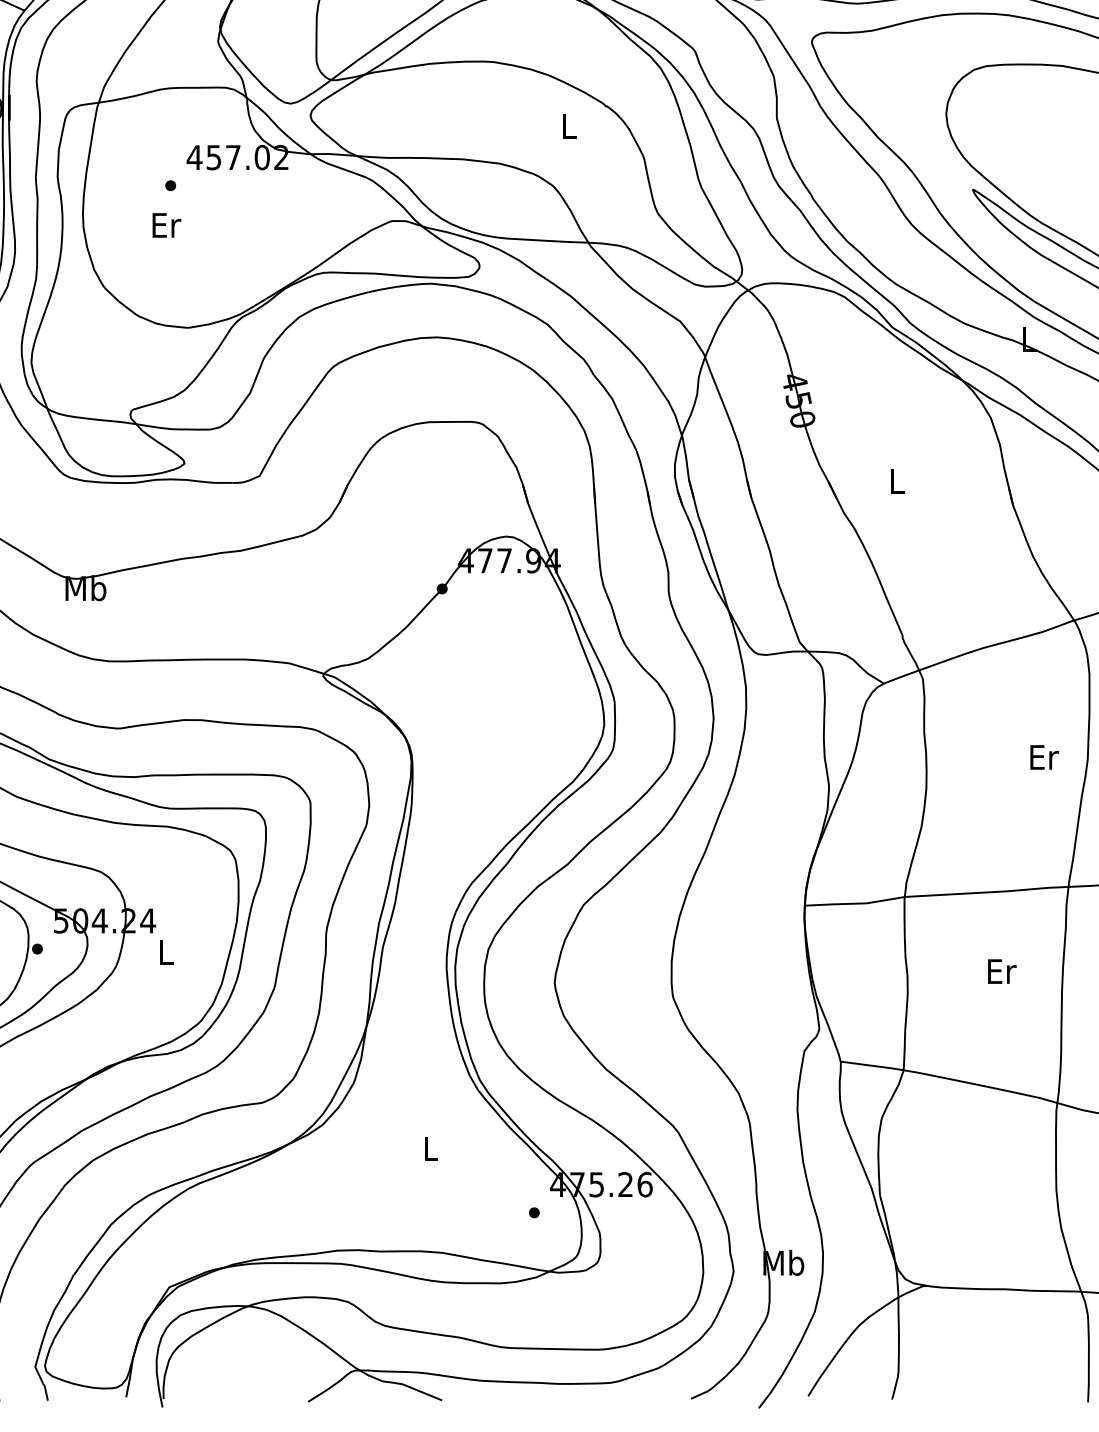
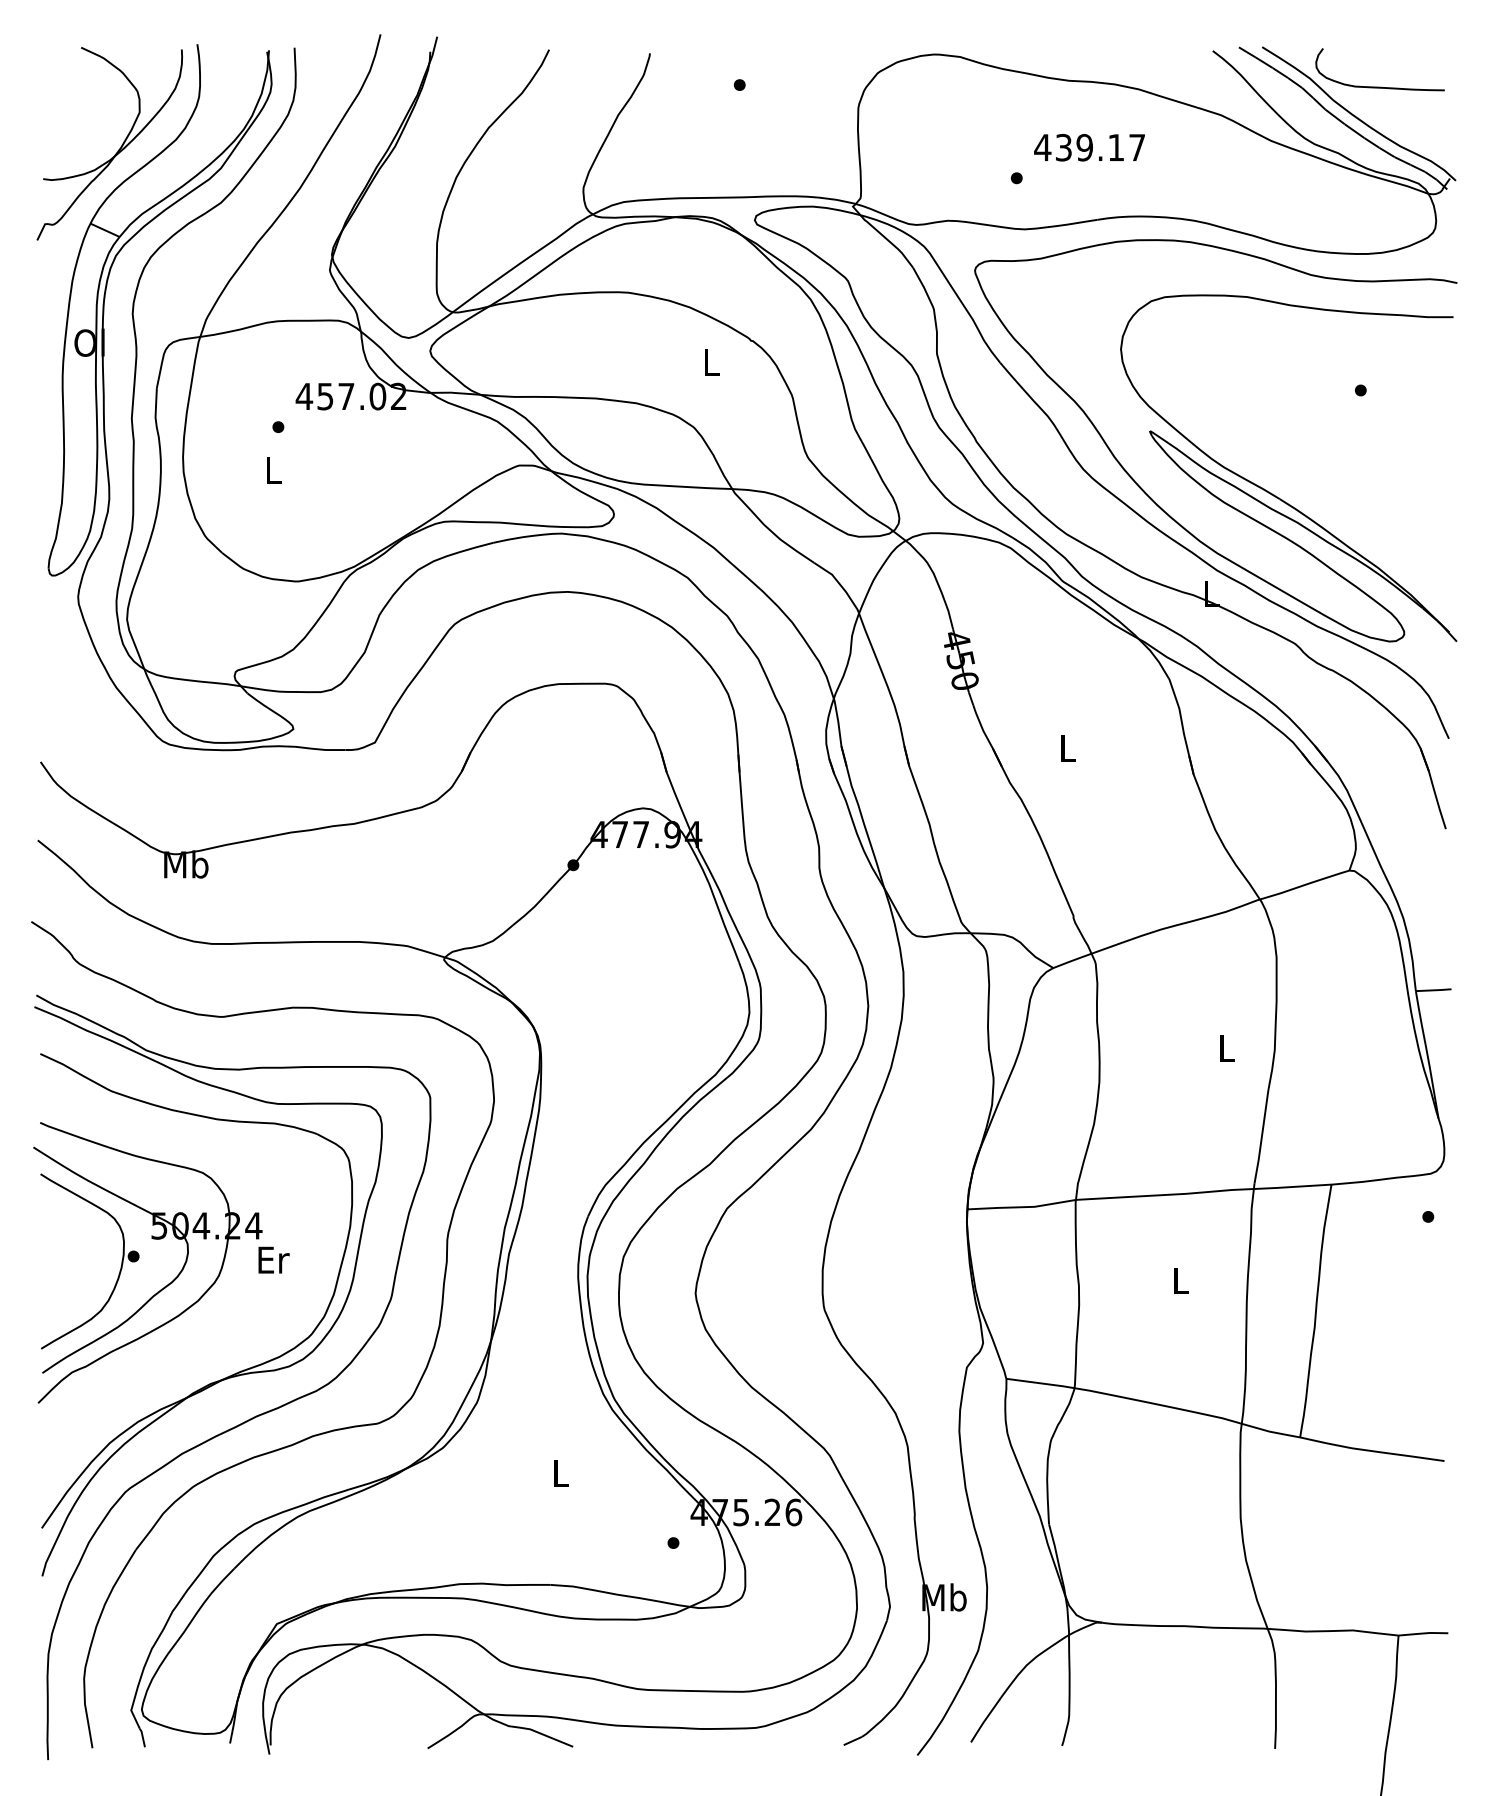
text: (166, 225) -> (273, 470), Er -> L
text: (1044, 757) -> (1227, 1048), Er -> L
text: (166, 951) -> (273, 1259), L -> Er
text: (1001, 971) -> (1181, 1280), Er -> L

